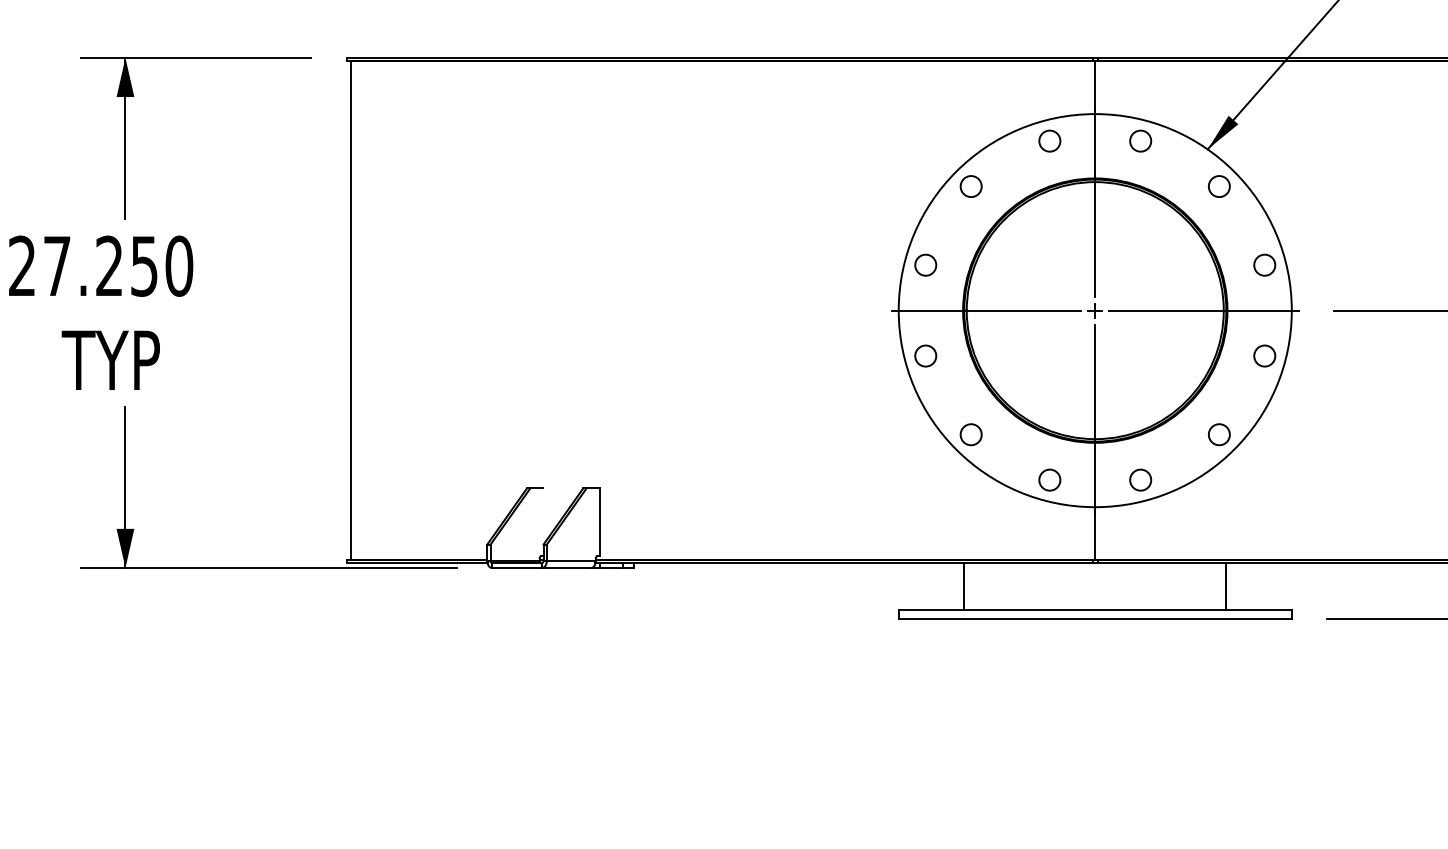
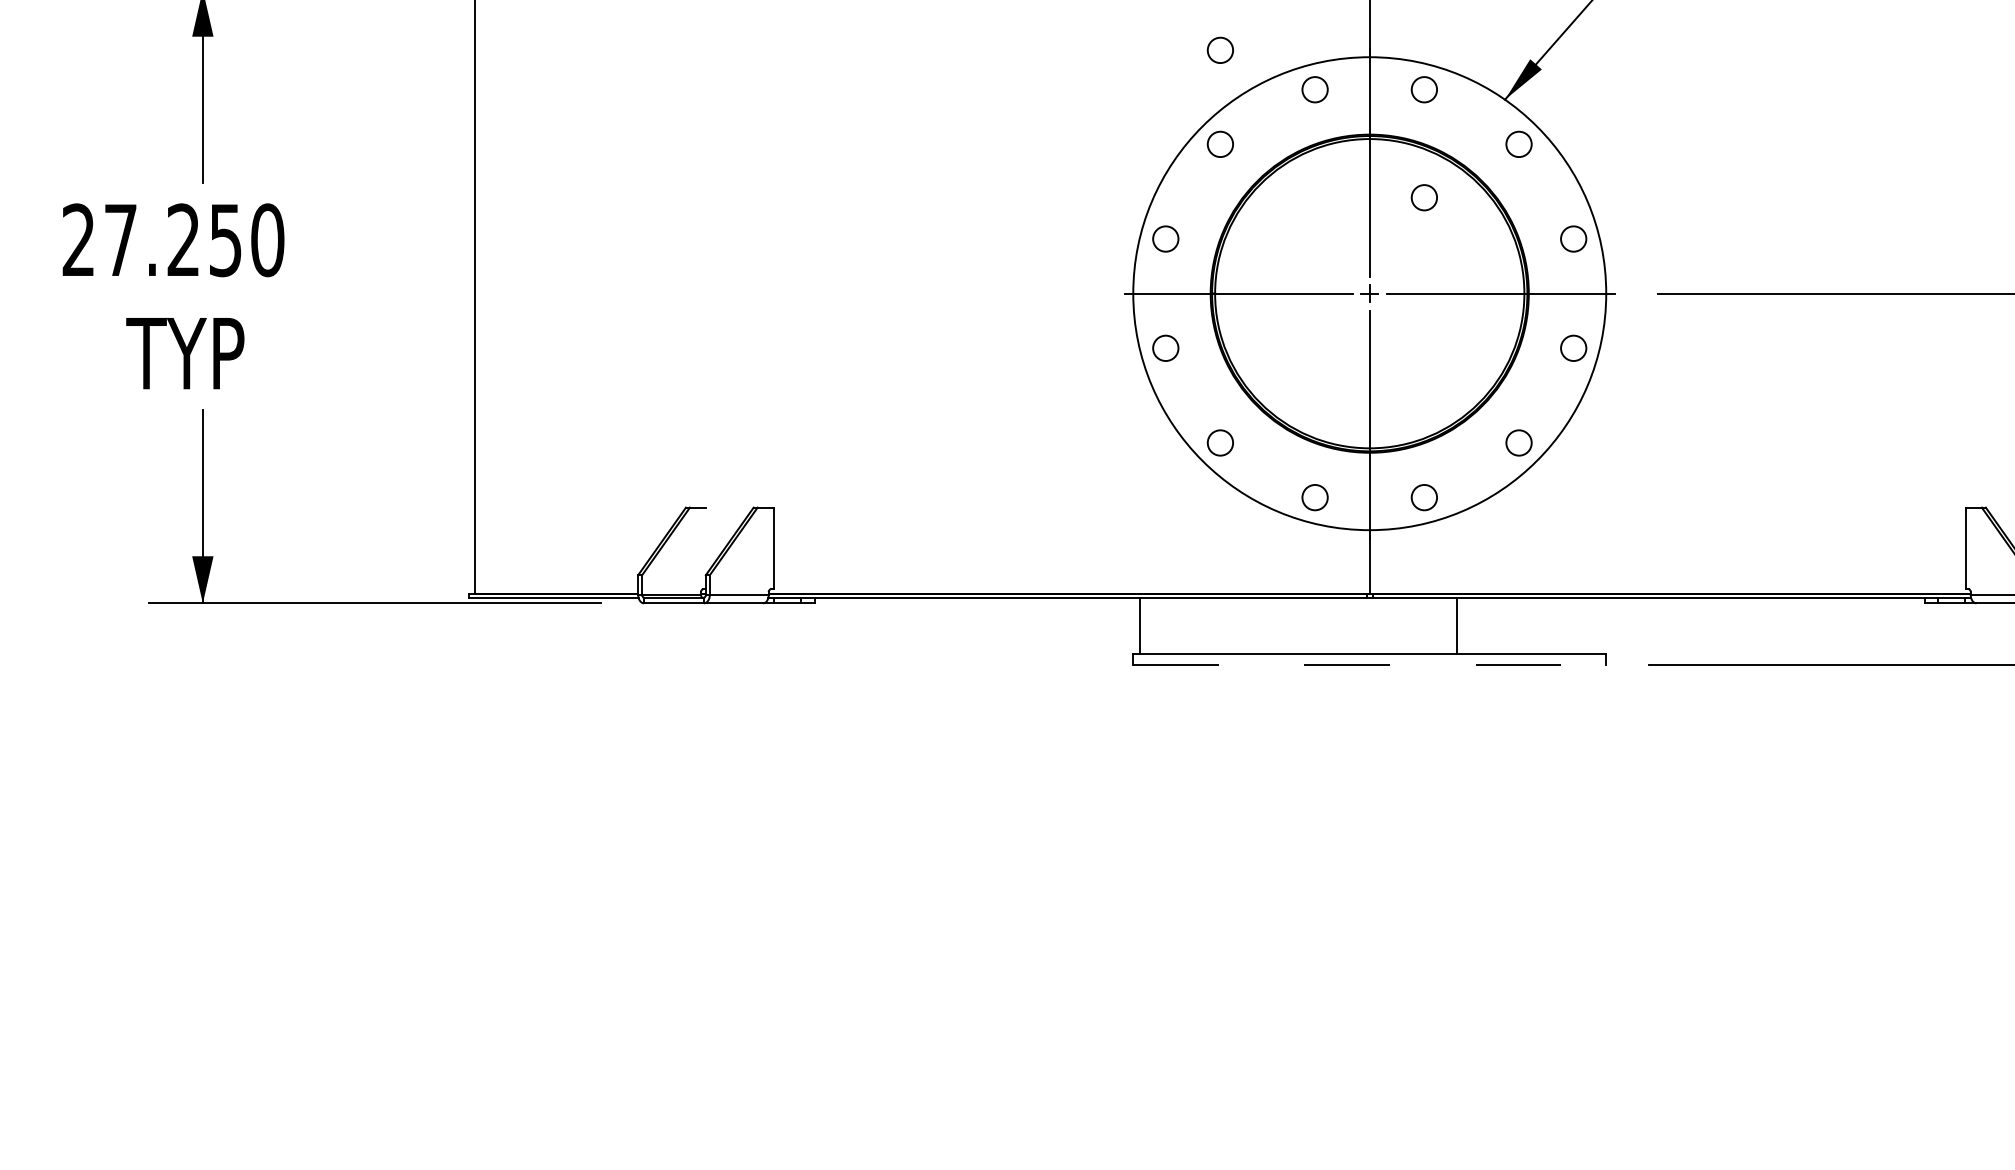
circle: (970, 107) -> (1219, 49), added
circle: (1139, 230) -> (1423, 197), added
line: (964, 586) -> (1140, 625), moved
line: (1226, 586) -> (1457, 625), moved
line: (1095, 619) -> (1370, 665), solid -> dashed

